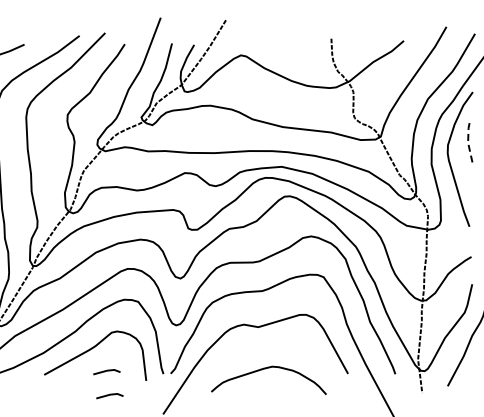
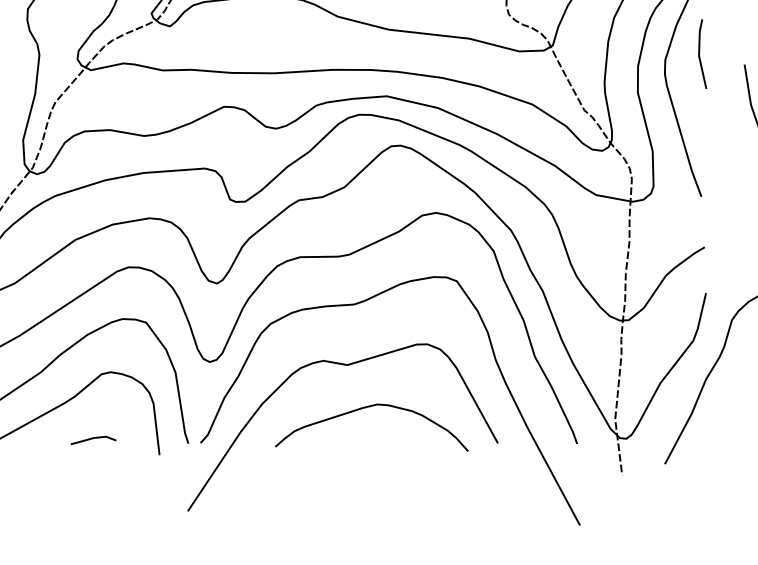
line: (468, 141) -> (699, 53), dashed -> solid
curve: (265, 369) -> (366, 409), moved
line: (109, 395) -> (97, 479), removed

